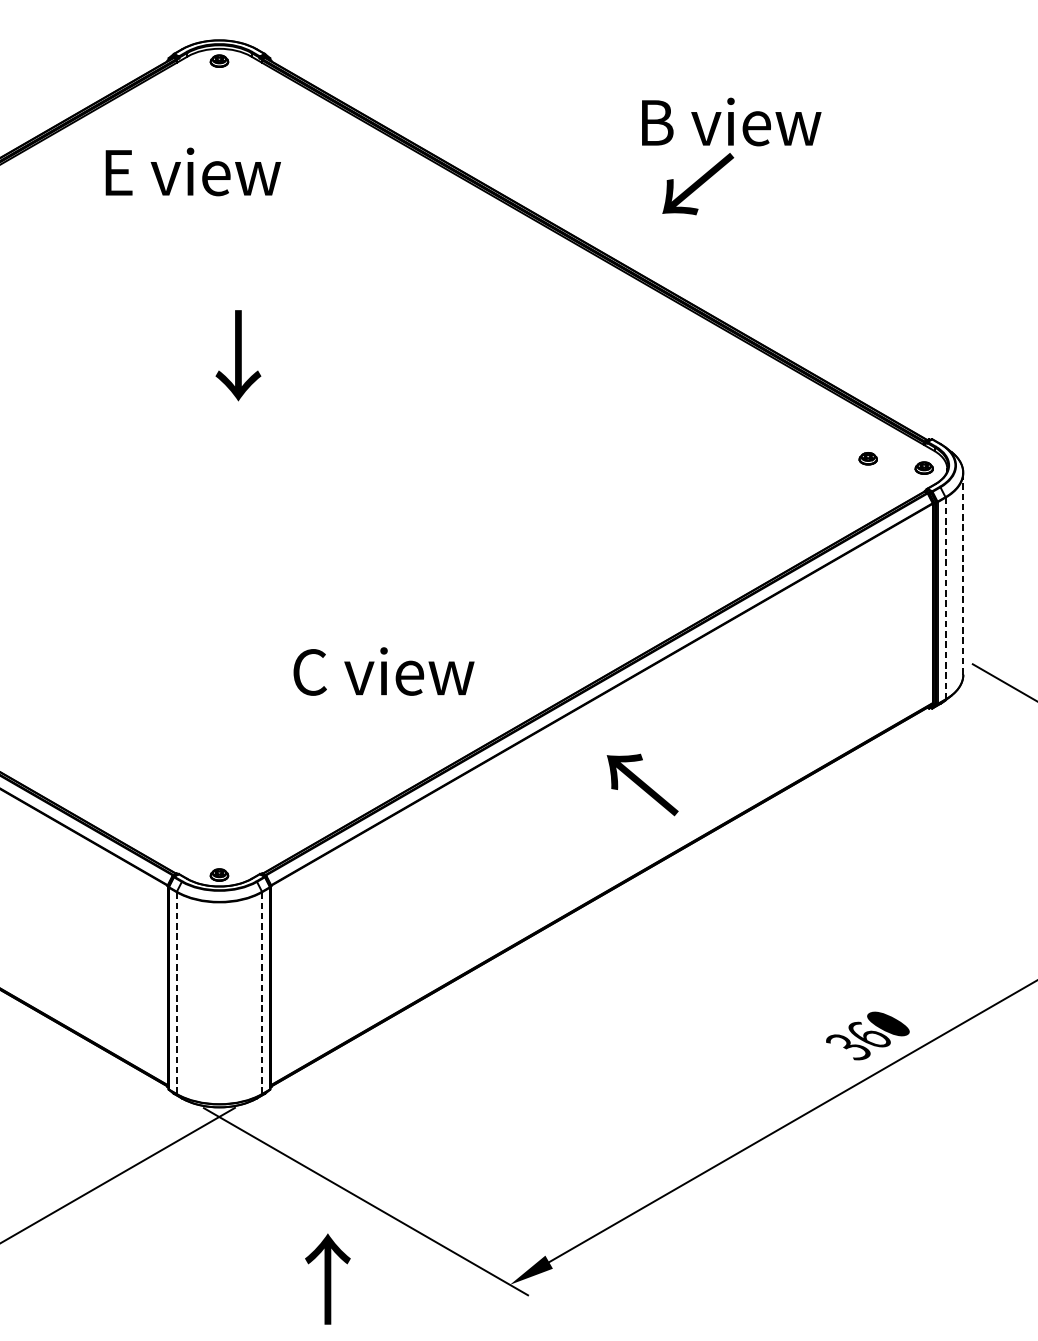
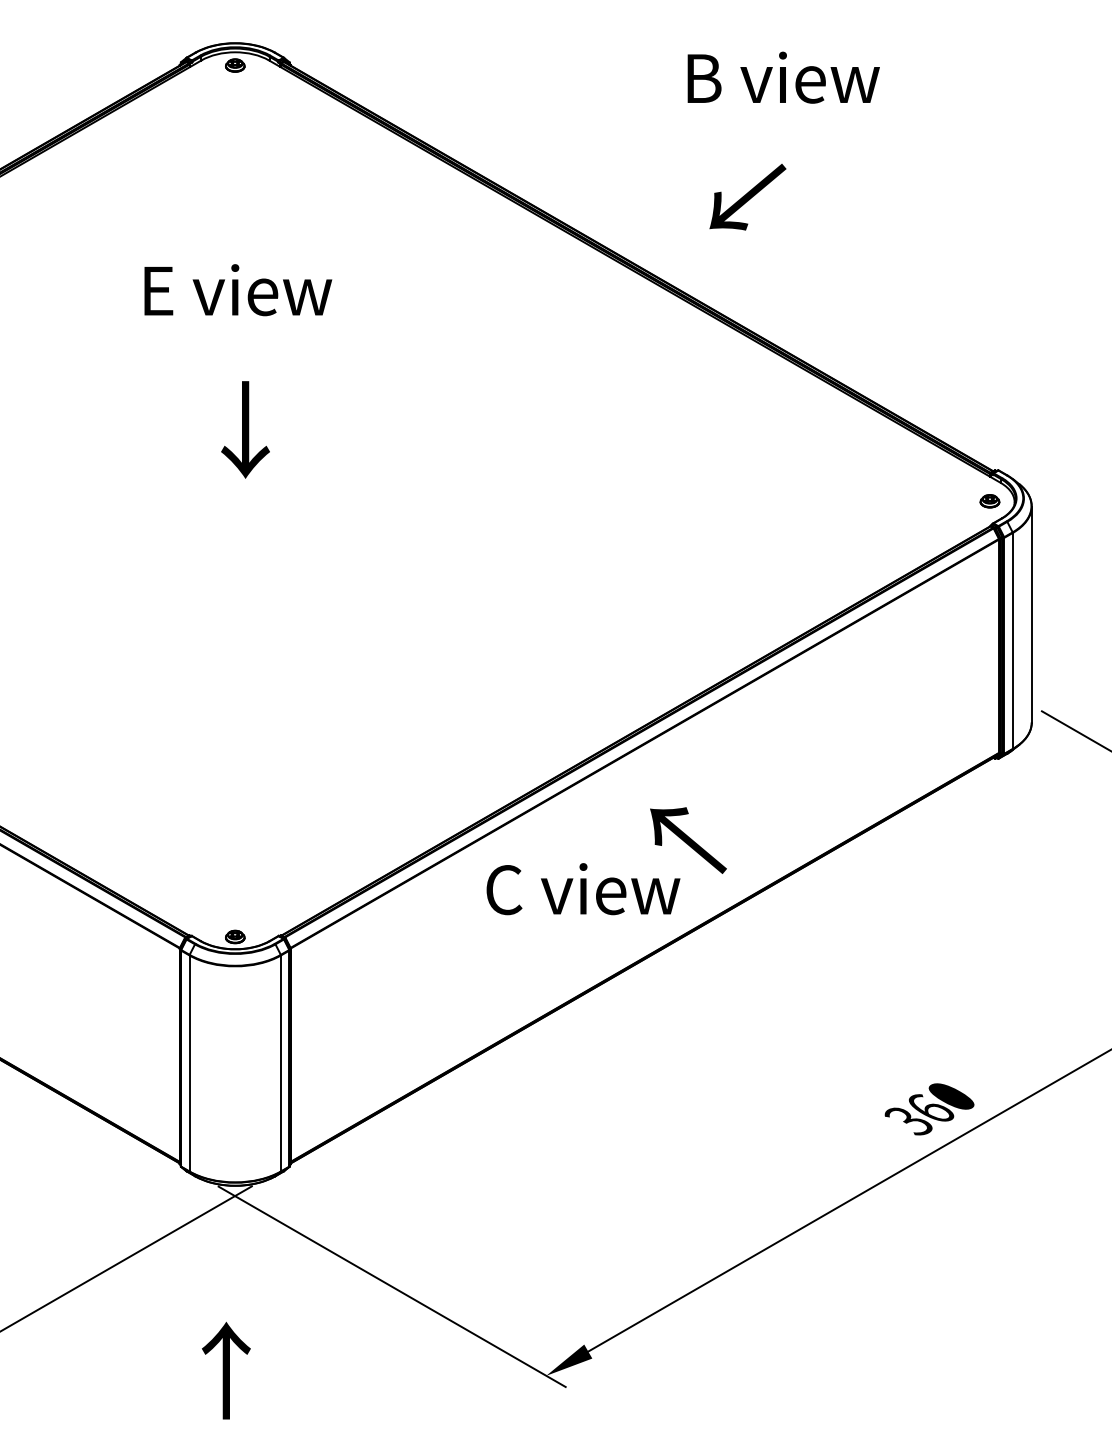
text: (731, 121) -> (783, 77), moved
text: (193, 172) -> (238, 290), moved
text: (238, 355) -> (245, 429), moved
part: (867, 458) -> (929, 491), removed
line: (963, 573) -> (1031, 614), dashed -> solid
line: (945, 598) -> (1012, 640), dashed -> solid
text: (384, 671) -> (583, 889), moved
line: (176, 993) -> (189, 1063), dashed -> solid
line: (262, 993) -> (281, 1063), dashed -> solid
text: (328, 1278) -> (226, 1370), moved

